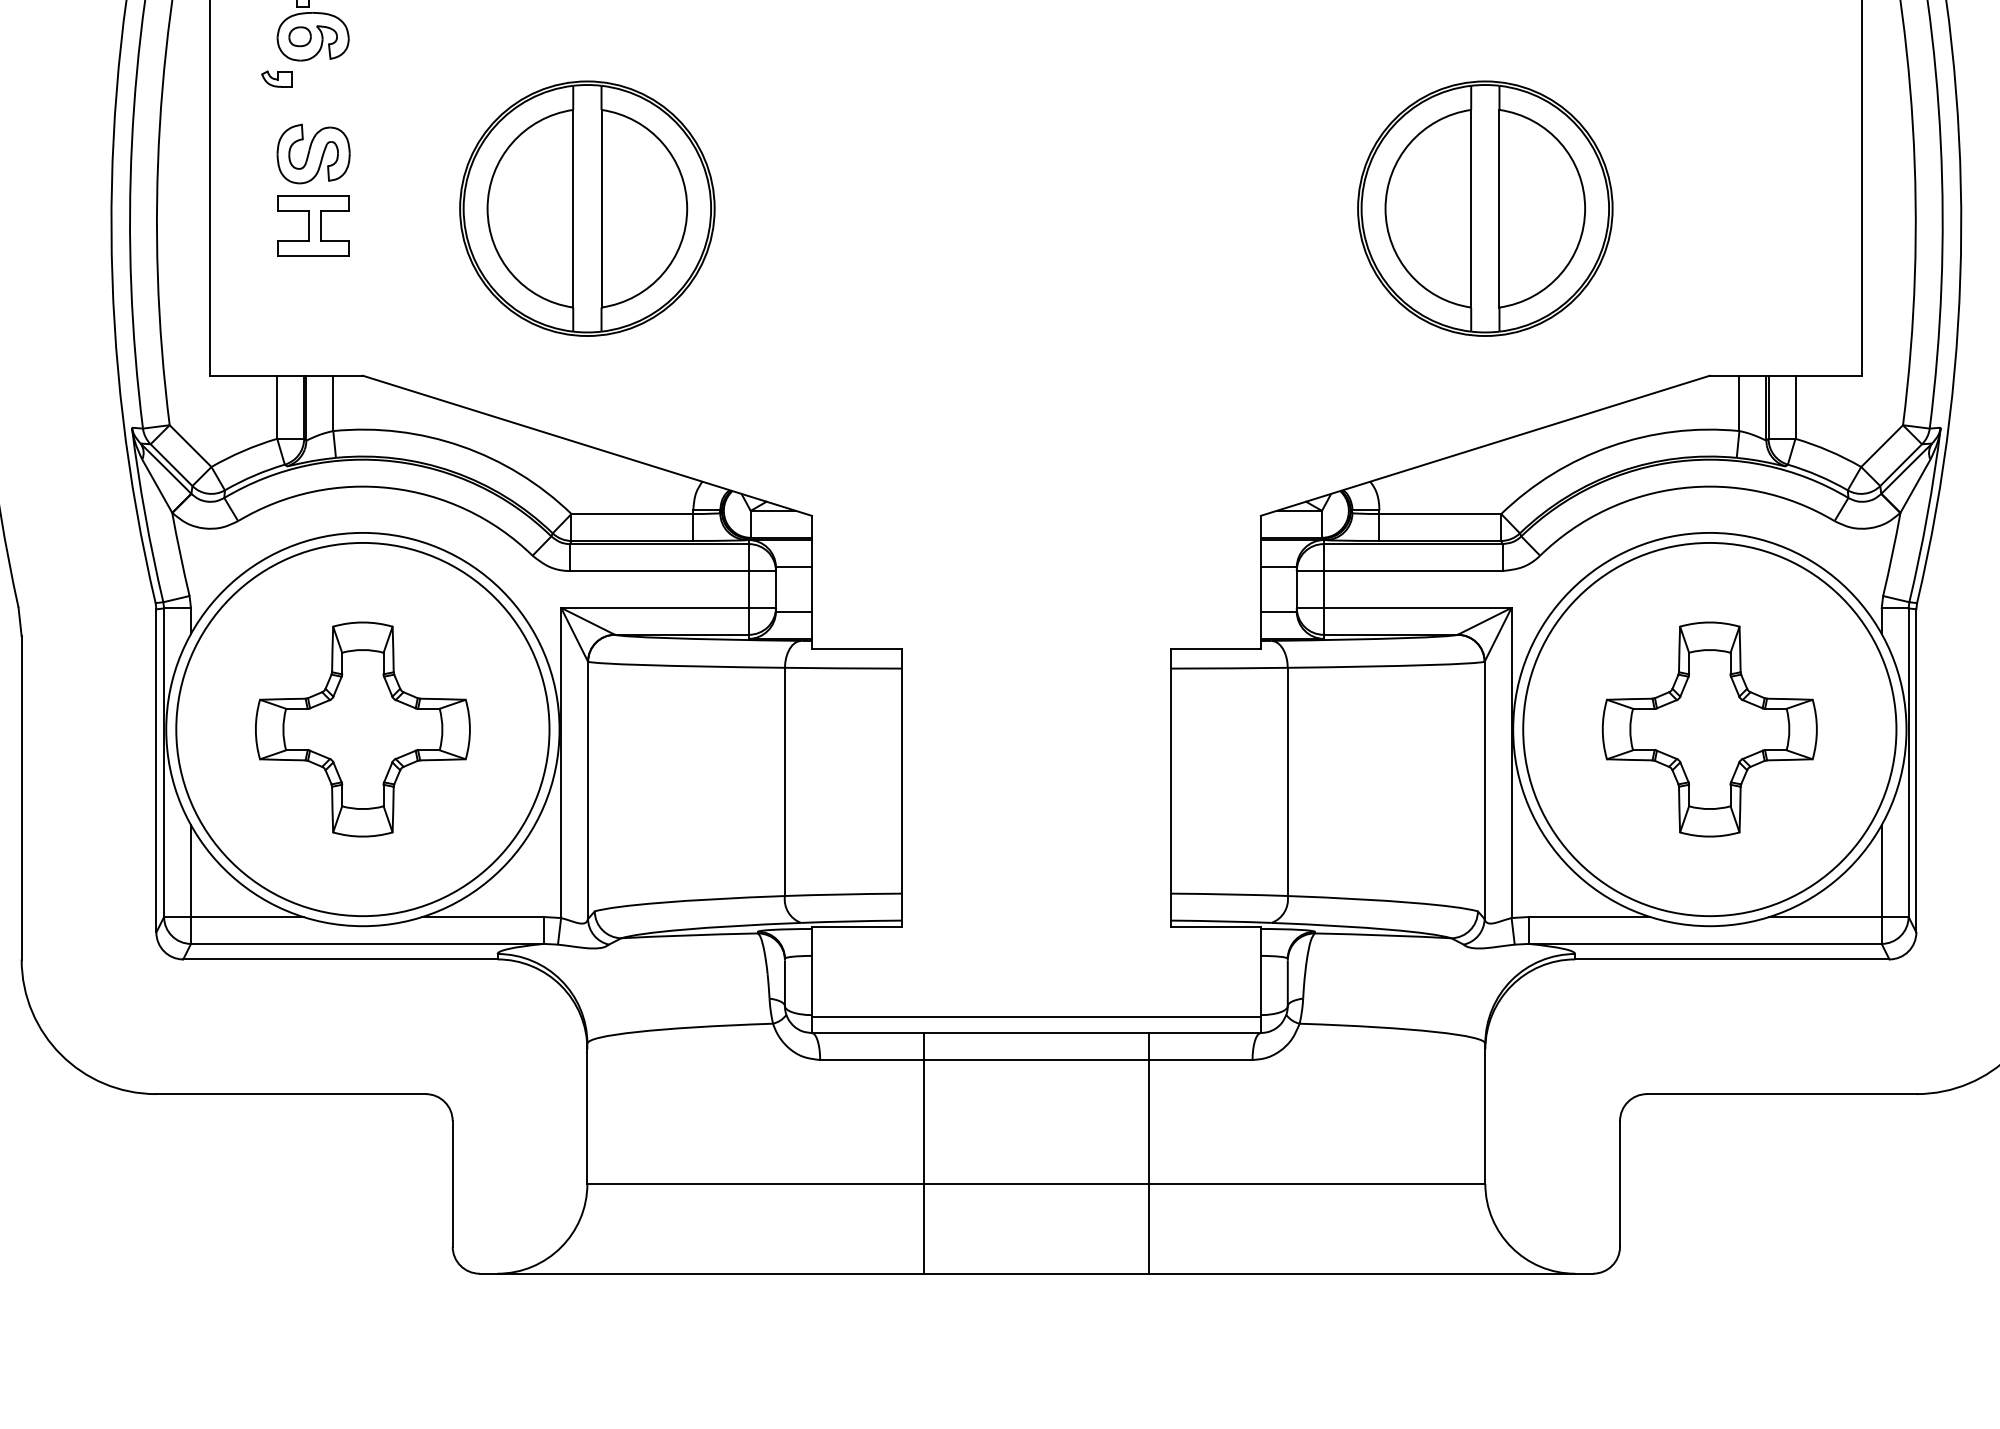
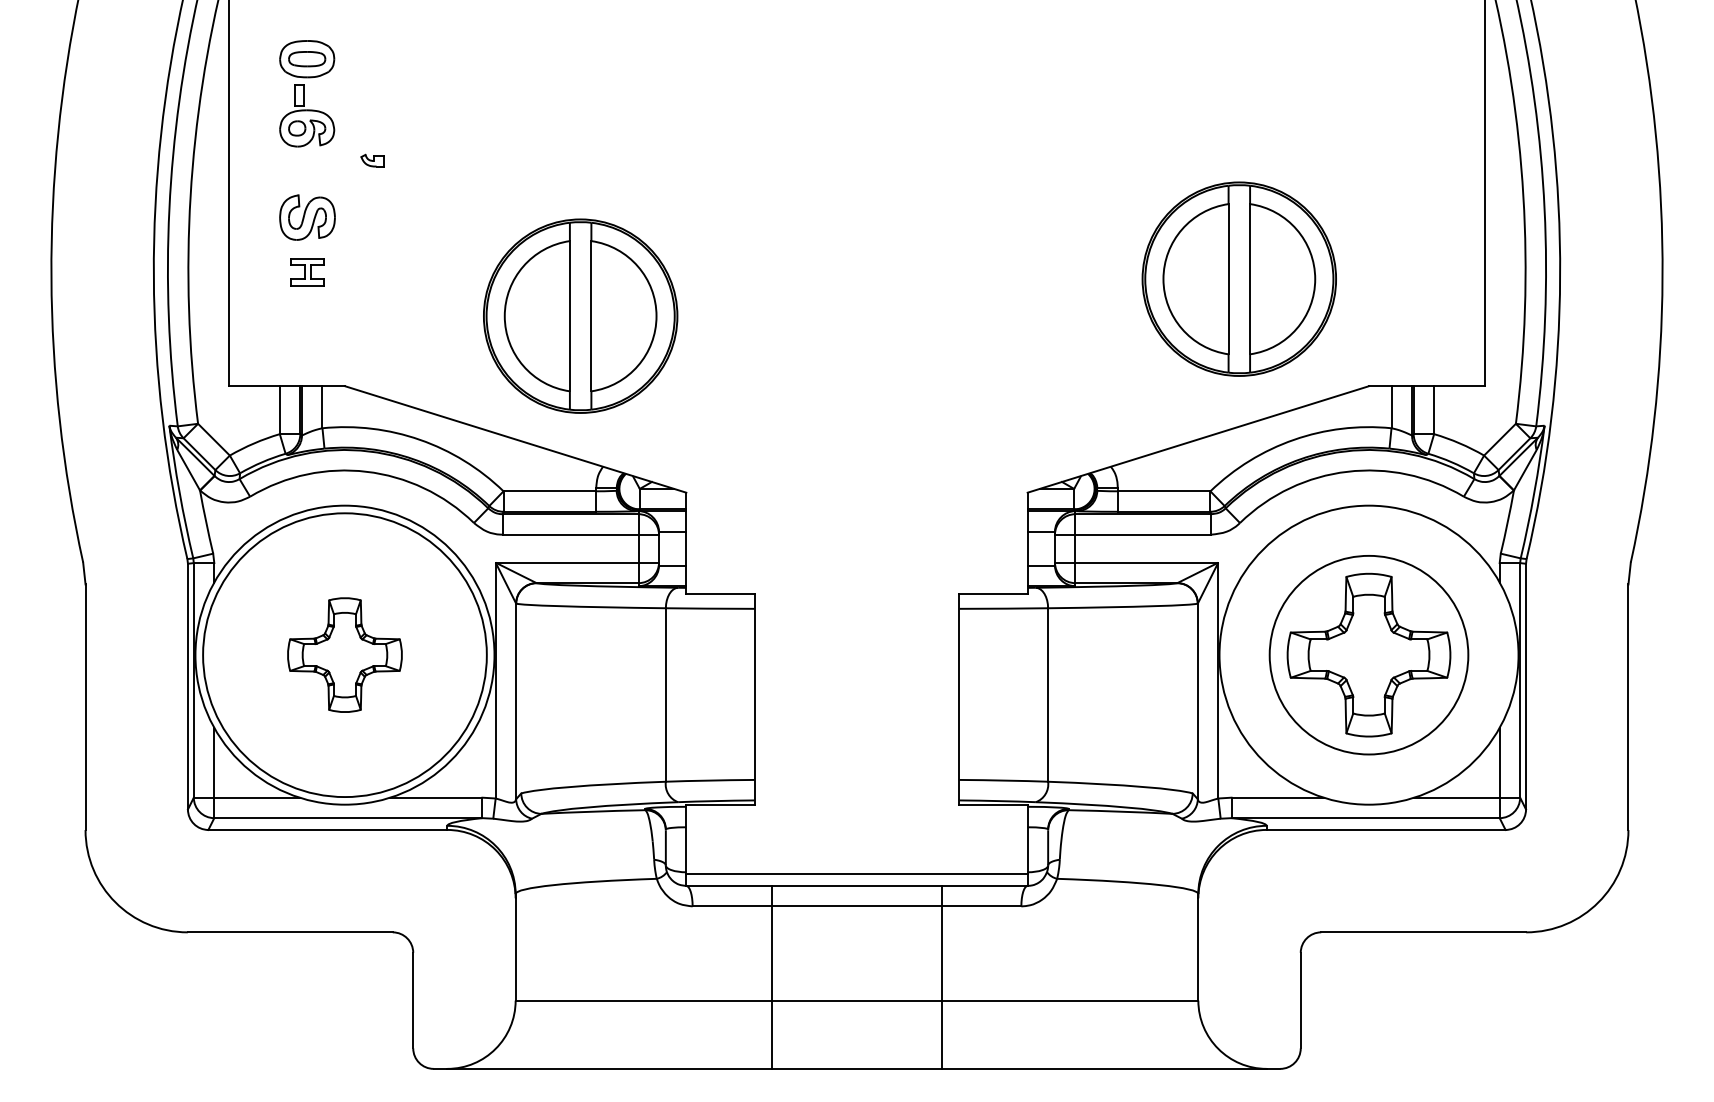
part: (276, 78) -> (372, 160), moved
part: (587, 207) -> (580, 315), moved
part: (1484, 207) -> (1238, 278), moved
part: (313, 226) -> (307, 272), size x0.6
part: (362, 728) -> (344, 654), size x0.7
circle: (1709, 729) -> (1368, 655), size x0.7

